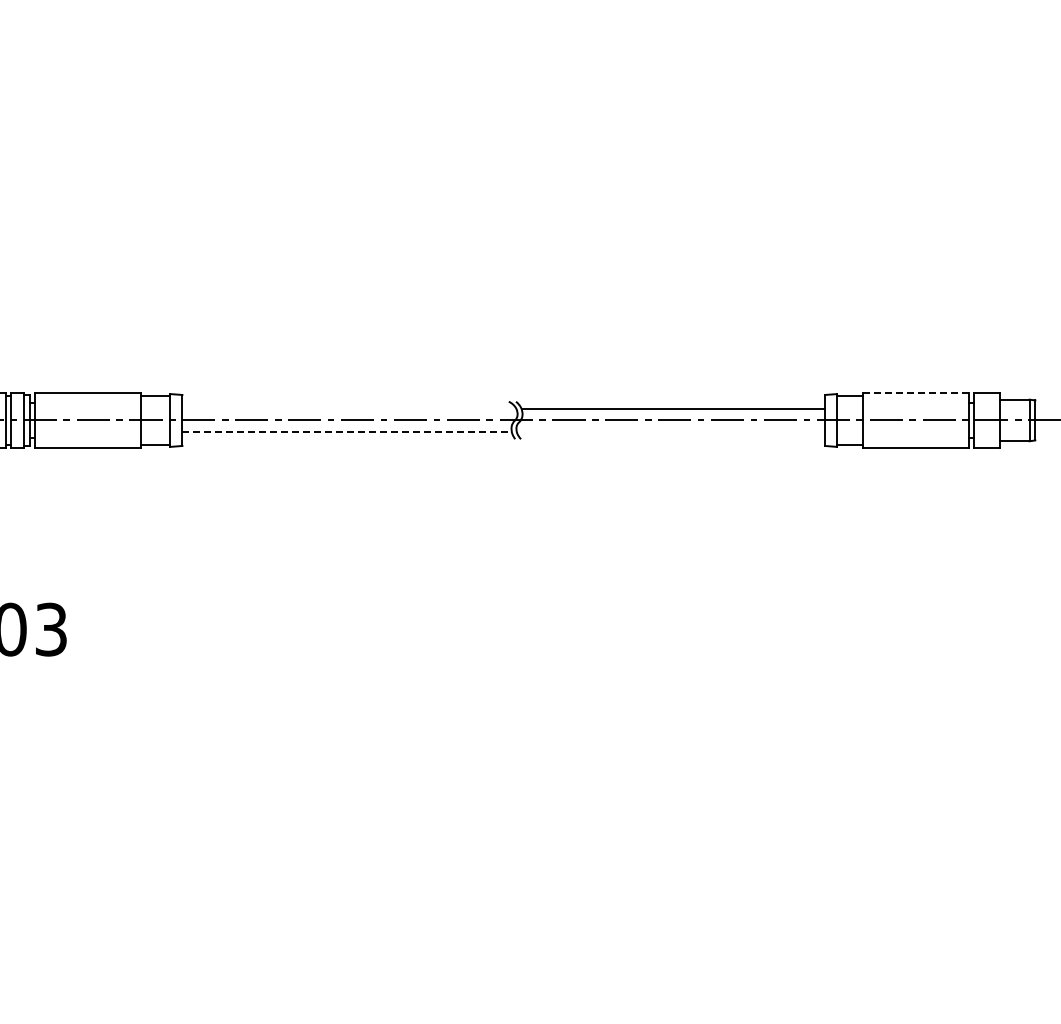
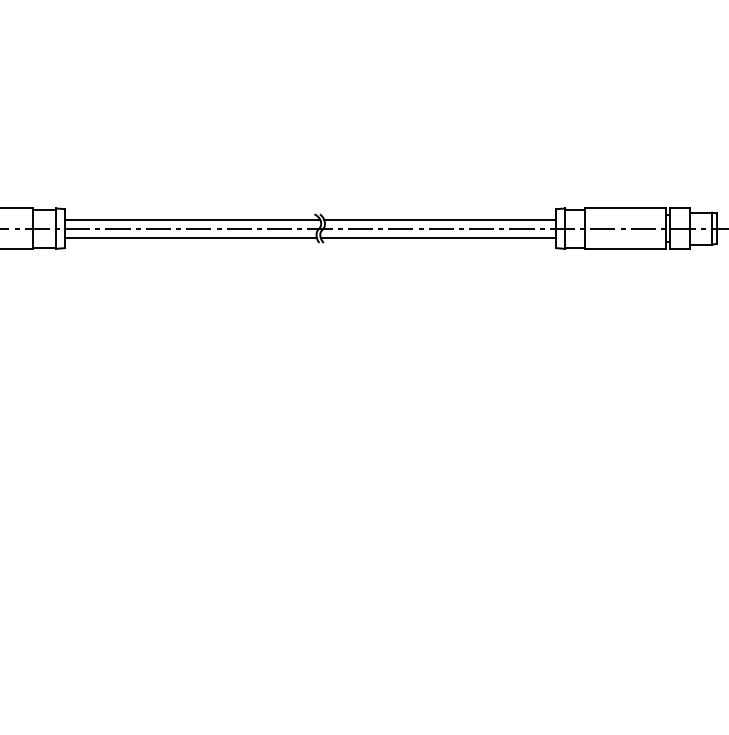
line: (915, 393) -> (625, 208), dashed -> solid
line: (349, 408) -> (192, 219), added
line: (347, 432) -> (191, 237), dashed -> solid
line: (670, 432) -> (438, 237), added

